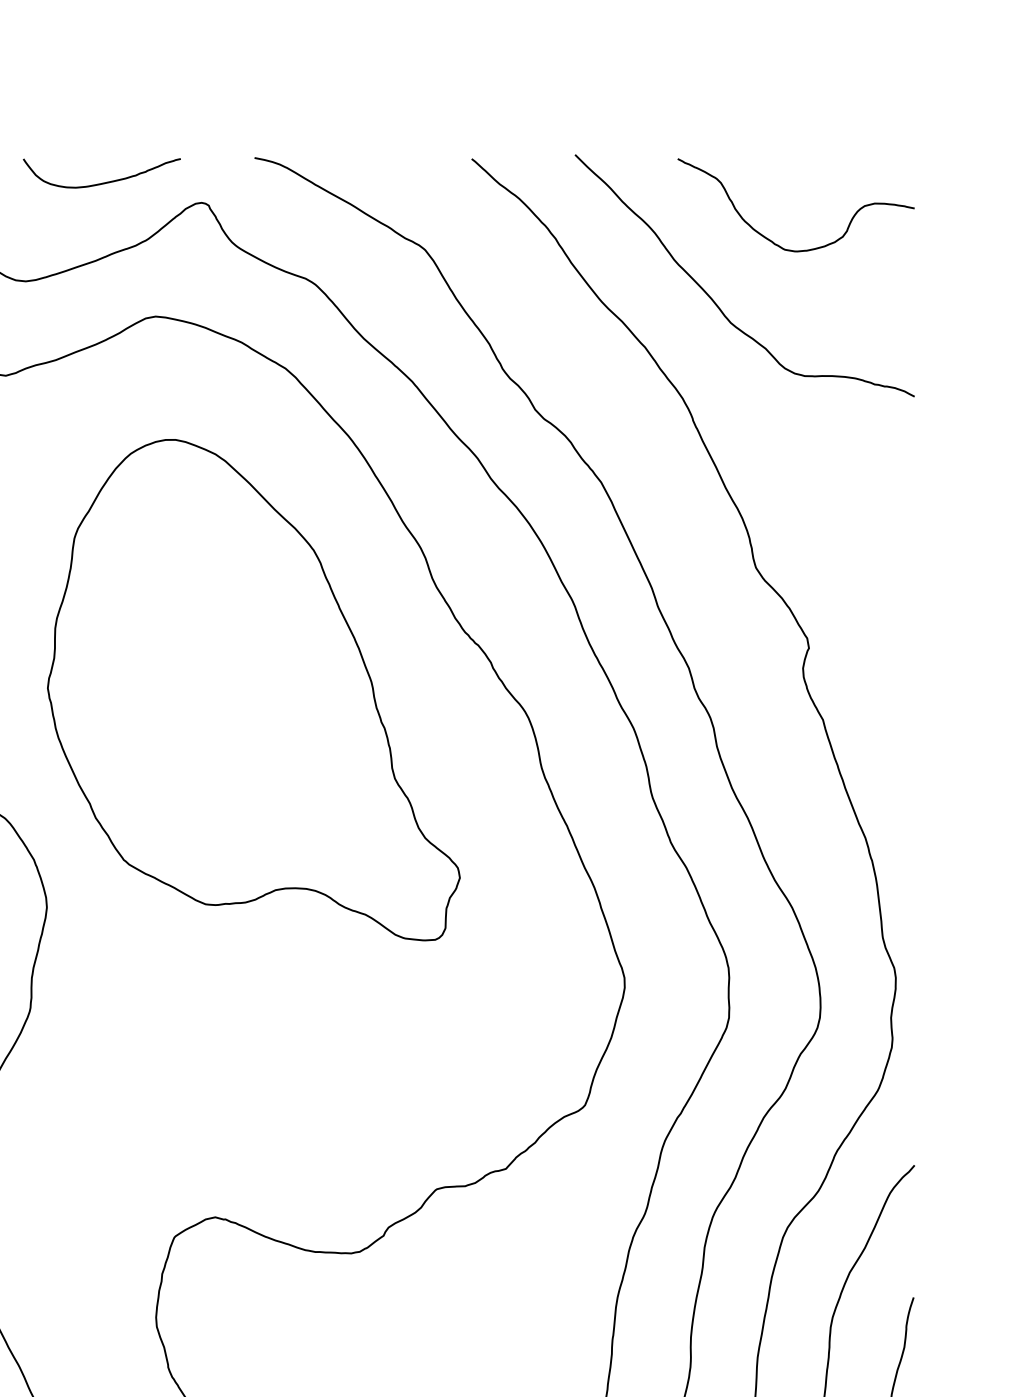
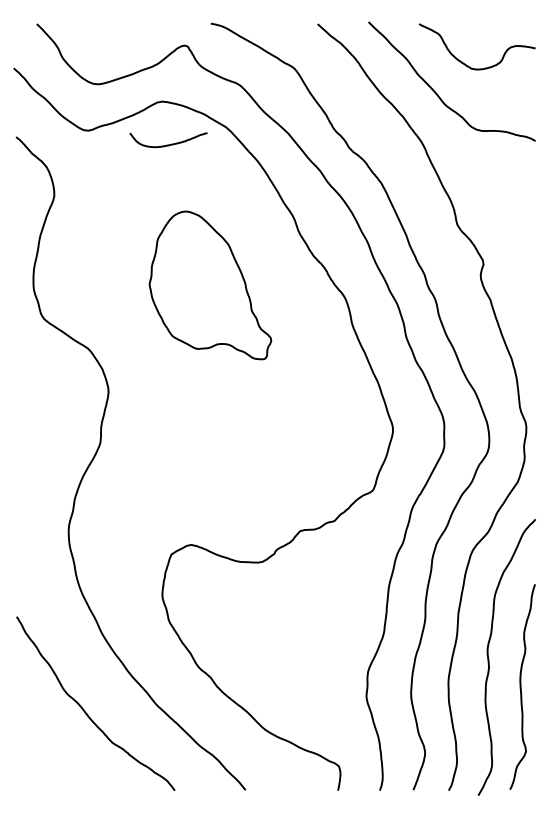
curve: (101, 182) -> (168, 144), moved
part: (253, 690) -> (210, 285), size x0.6

